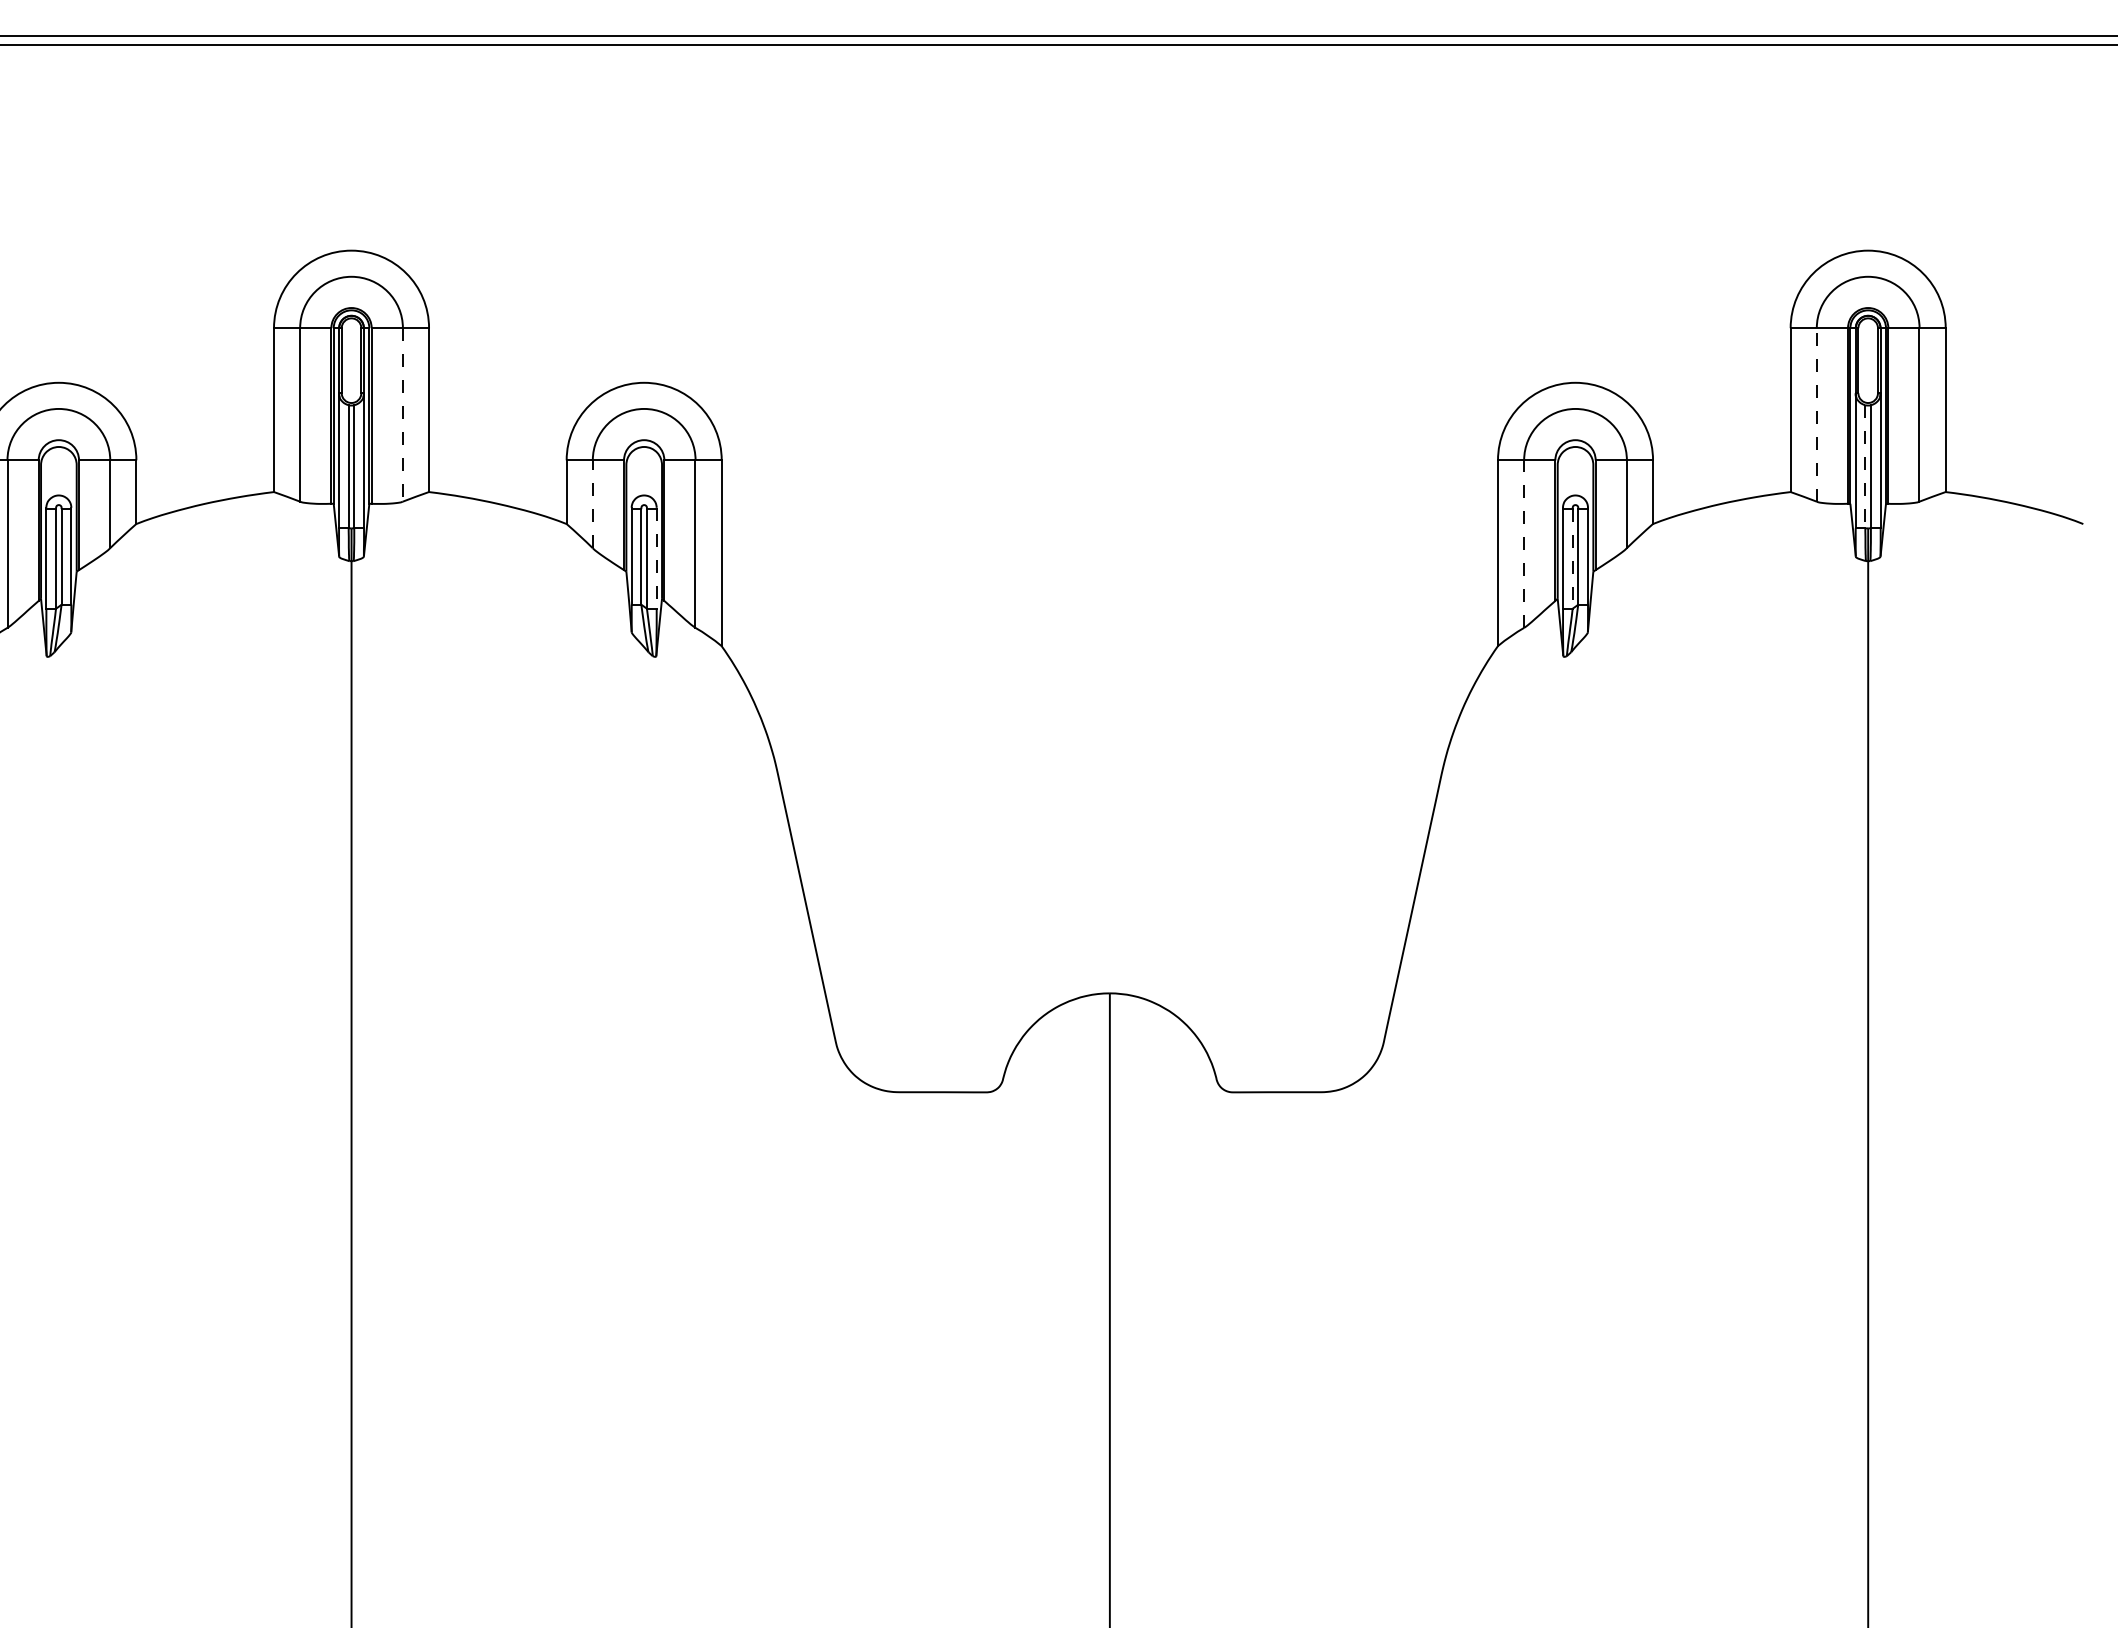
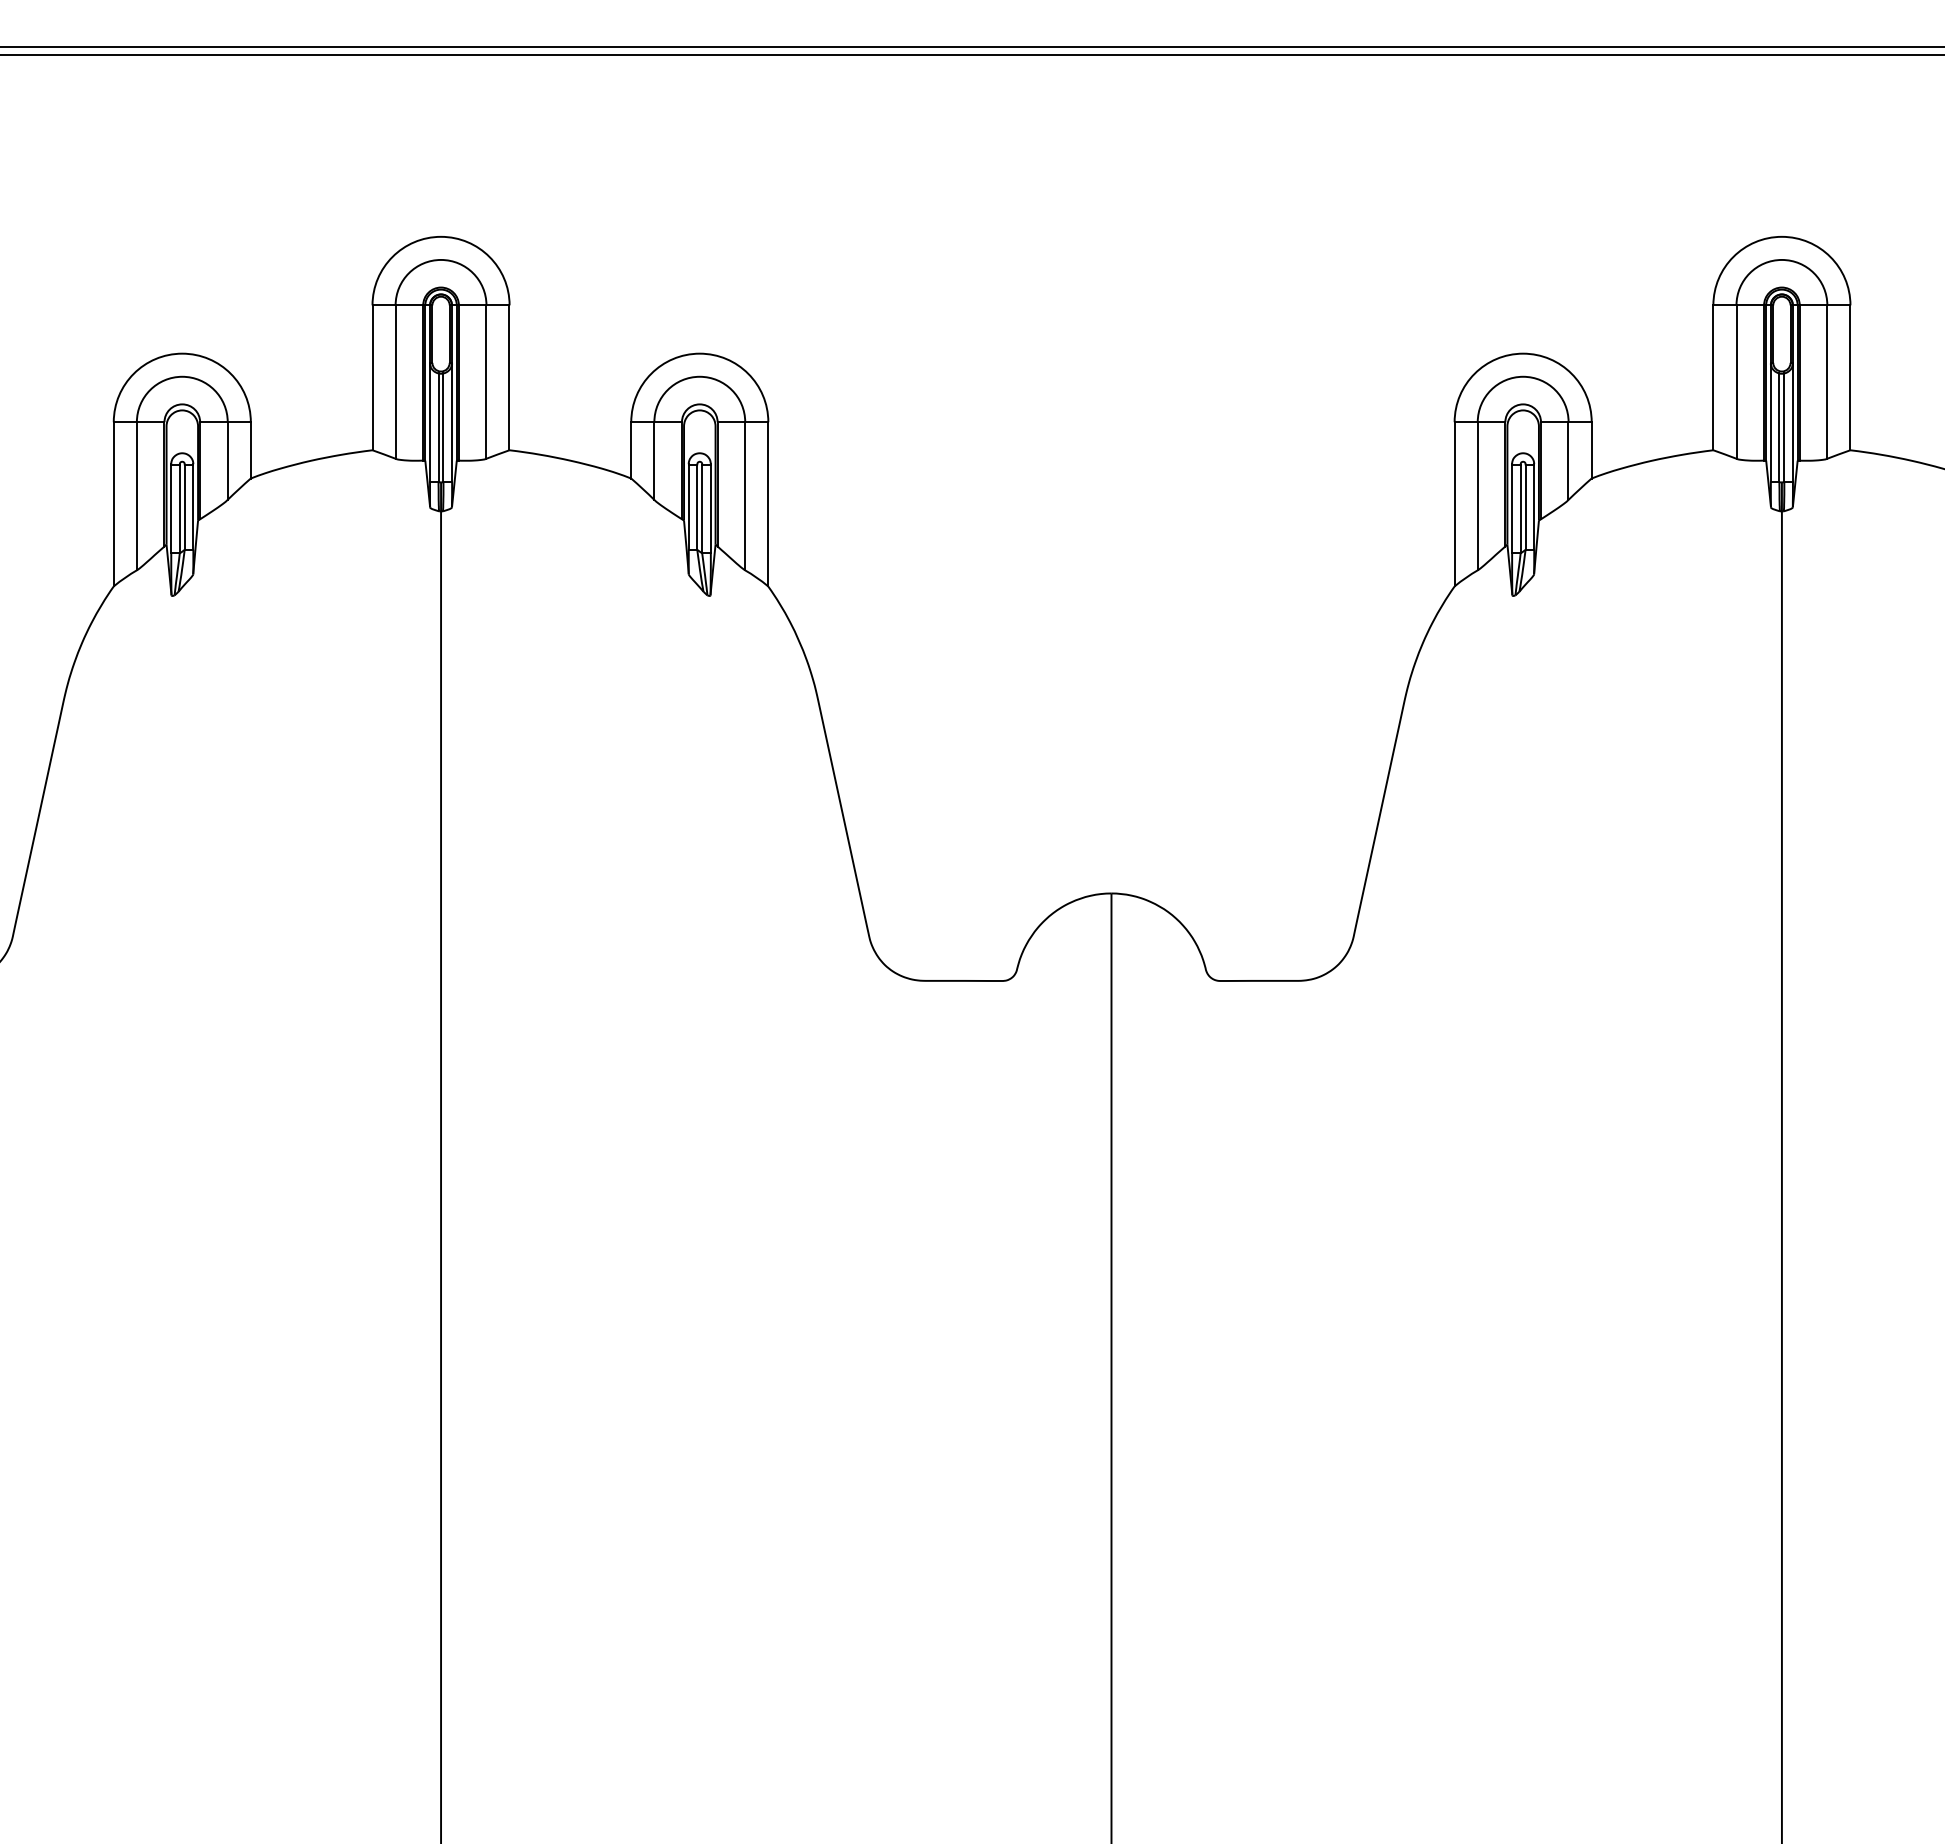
line: (402, 415) -> (486, 382), dashed -> solid
line: (1816, 415) -> (1736, 382), dashed -> solid
line: (1865, 467) -> (1779, 428), dashed -> solid
line: (592, 504) -> (654, 461), dashed -> solid
line: (1523, 543) -> (1477, 495), dashed -> solid
line: (656, 557) -> (710, 508), dashed -> solid
line: (1572, 559) -> (1520, 509), dashed -> solid

